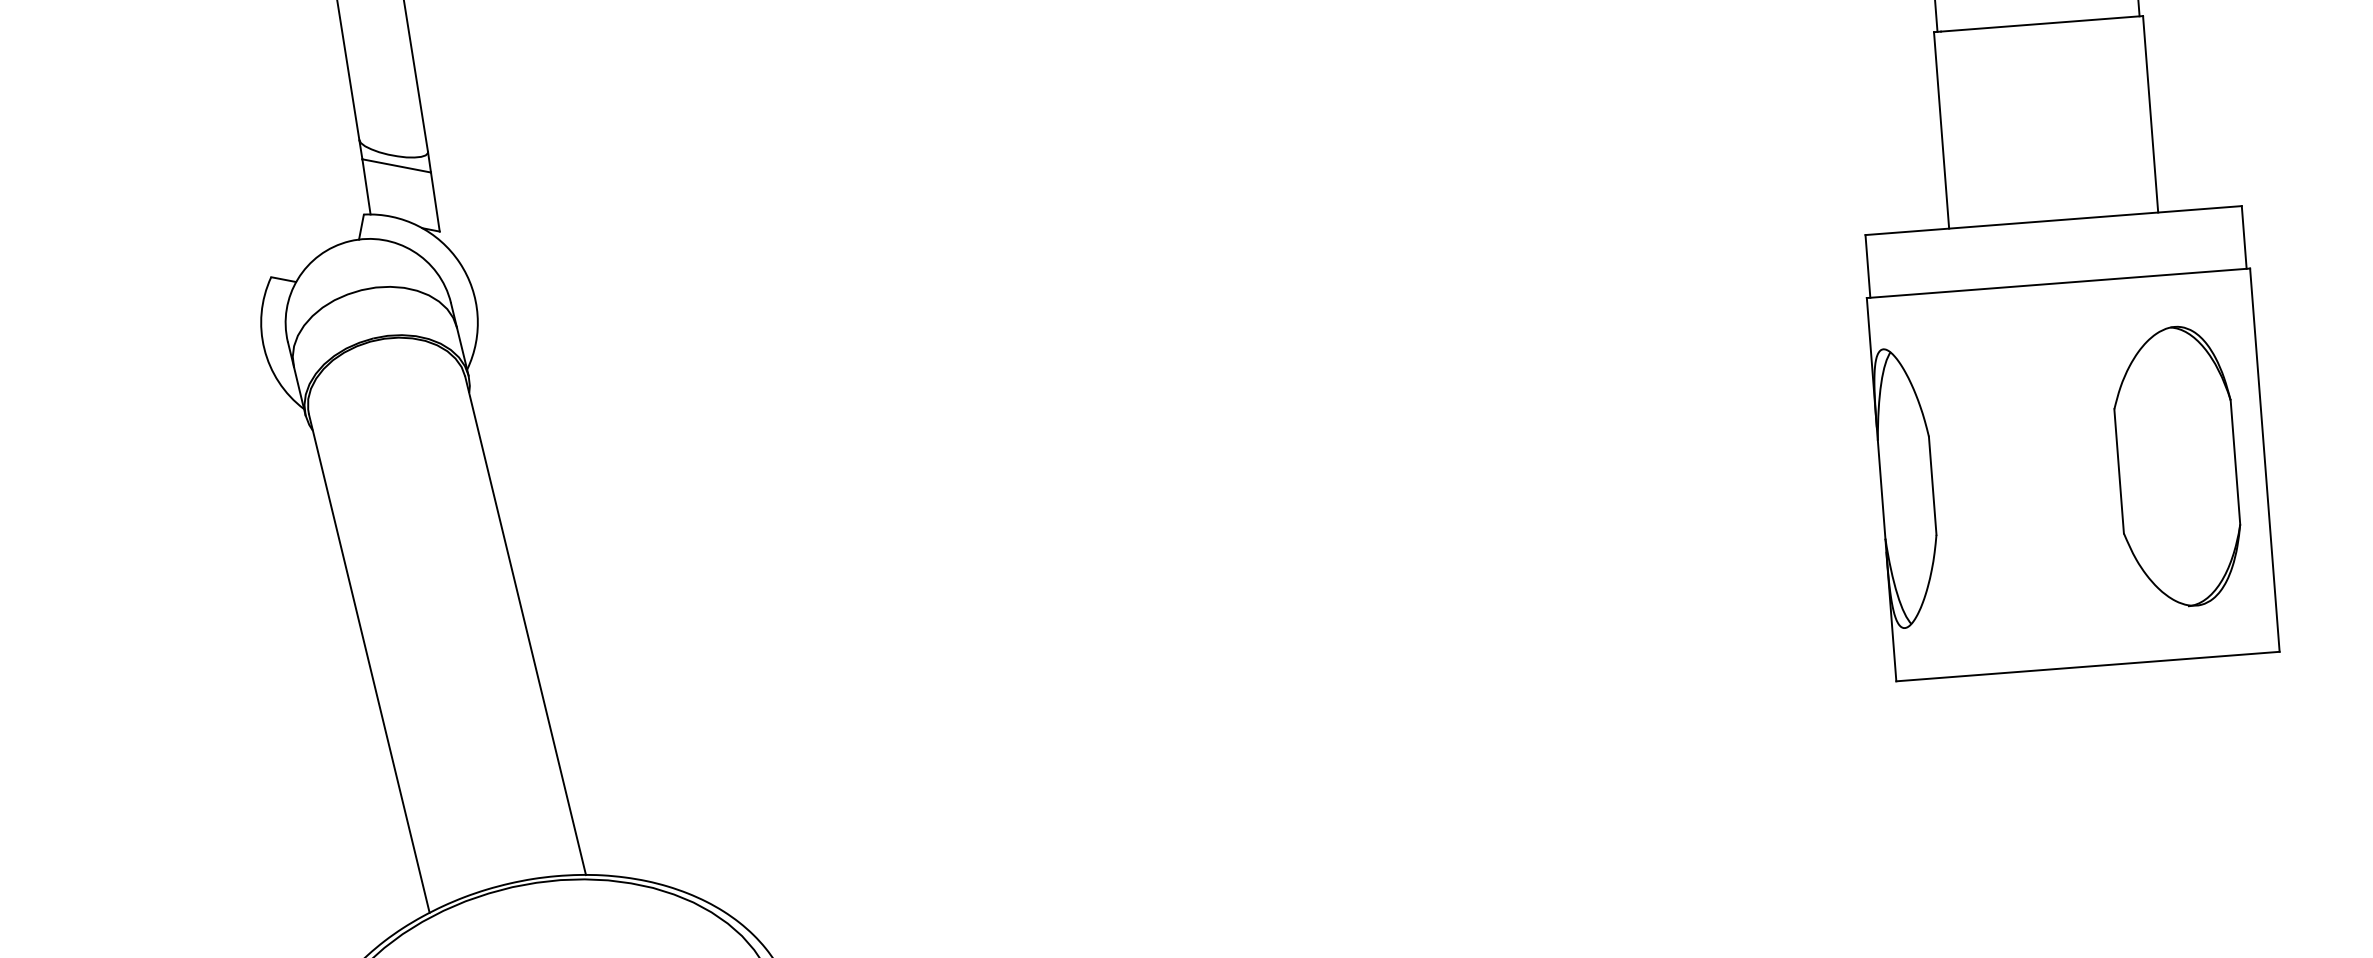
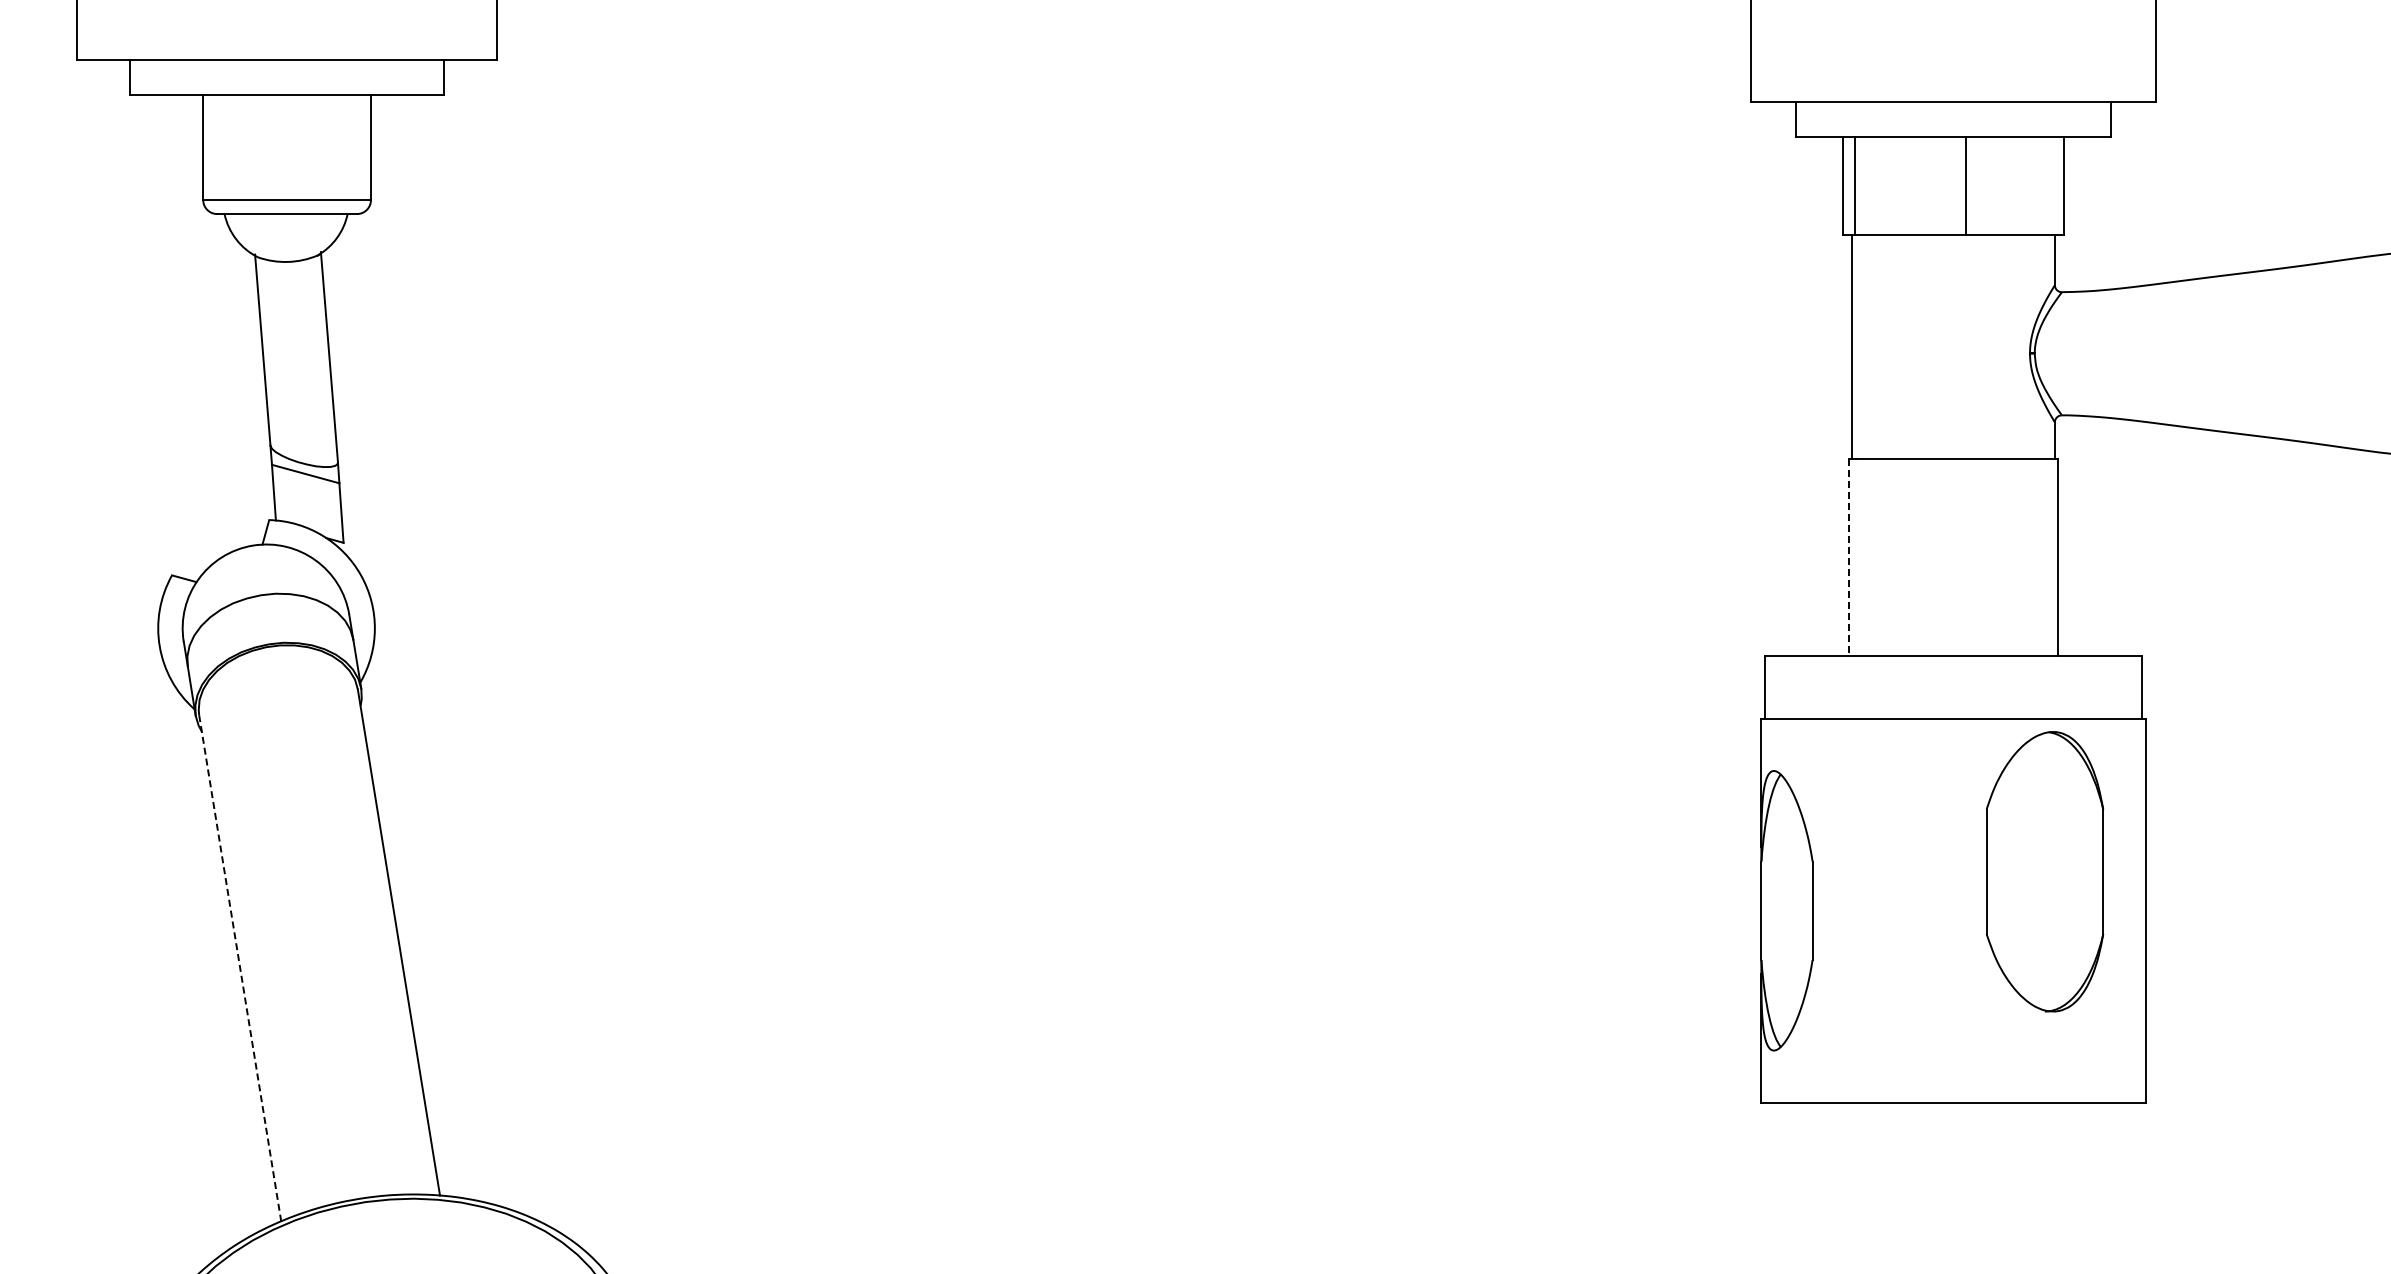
line: (1941, 130) -> (1848, 557), solid -> dashed
part: (2176, 466) -> (2044, 871), moved
line: (369, 663) -> (240, 968), solid -> dashed

